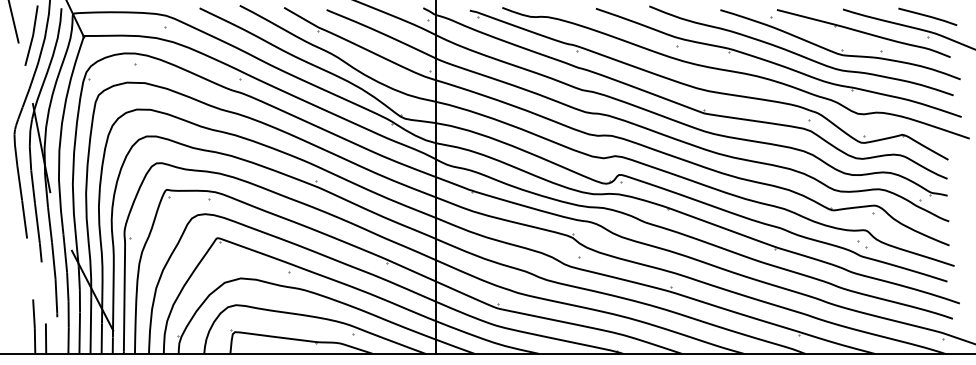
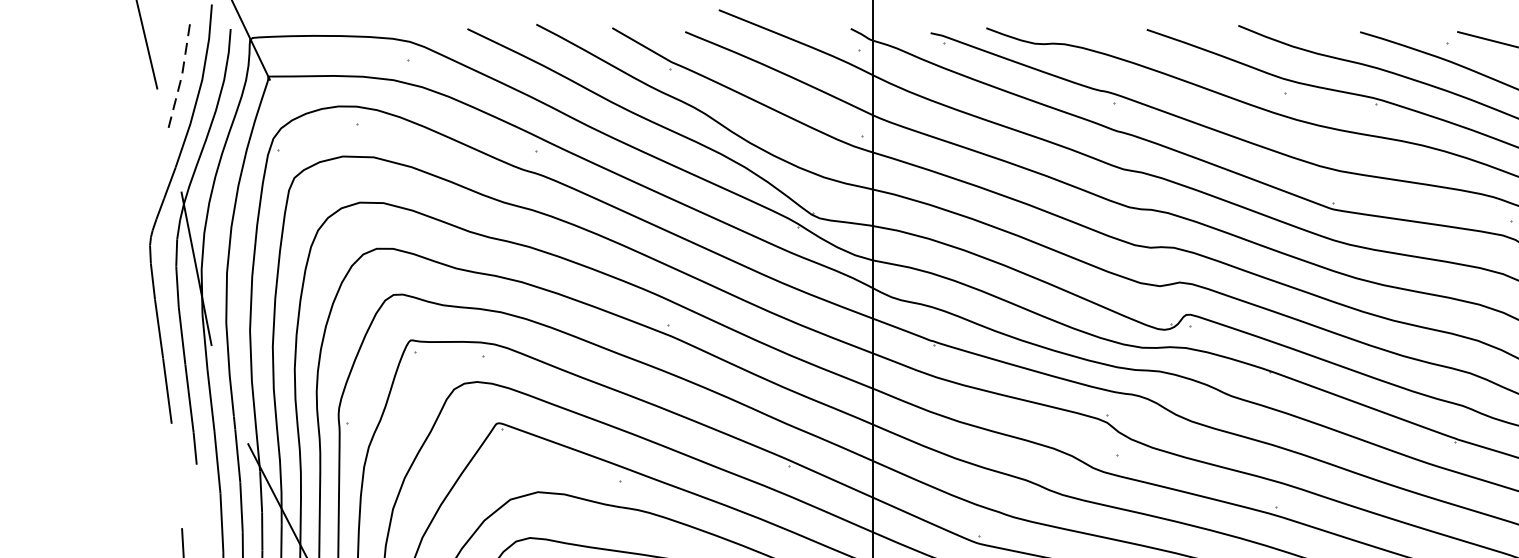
line: (33, 35) -> (182, 75), solid -> dashed

